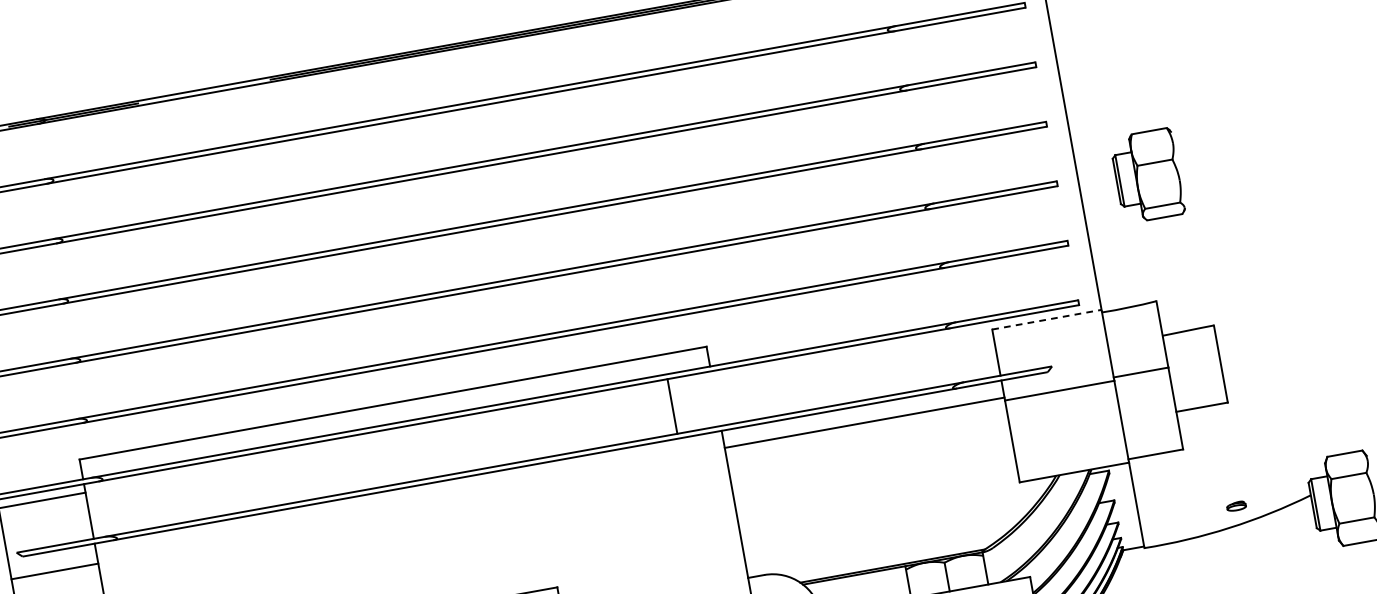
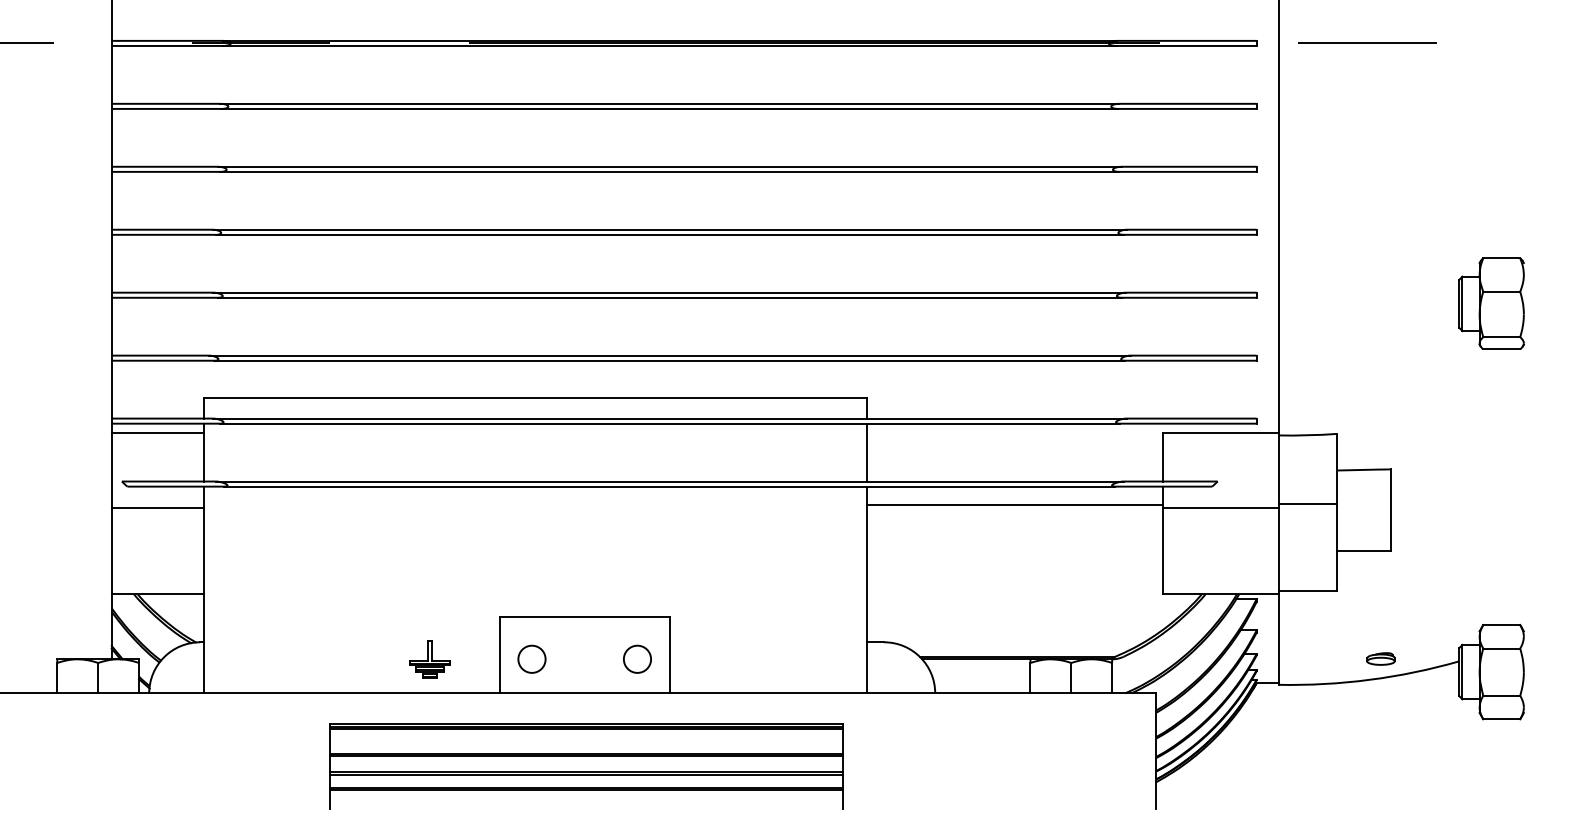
part: (1147, 175) -> (1491, 303), moved
line: (1047, 319) -> (1221, 432), dashed -> solid
line: (672, 406) -> (867, 452), moved
part: (1236, 505) -> (1380, 658), size x1.43

